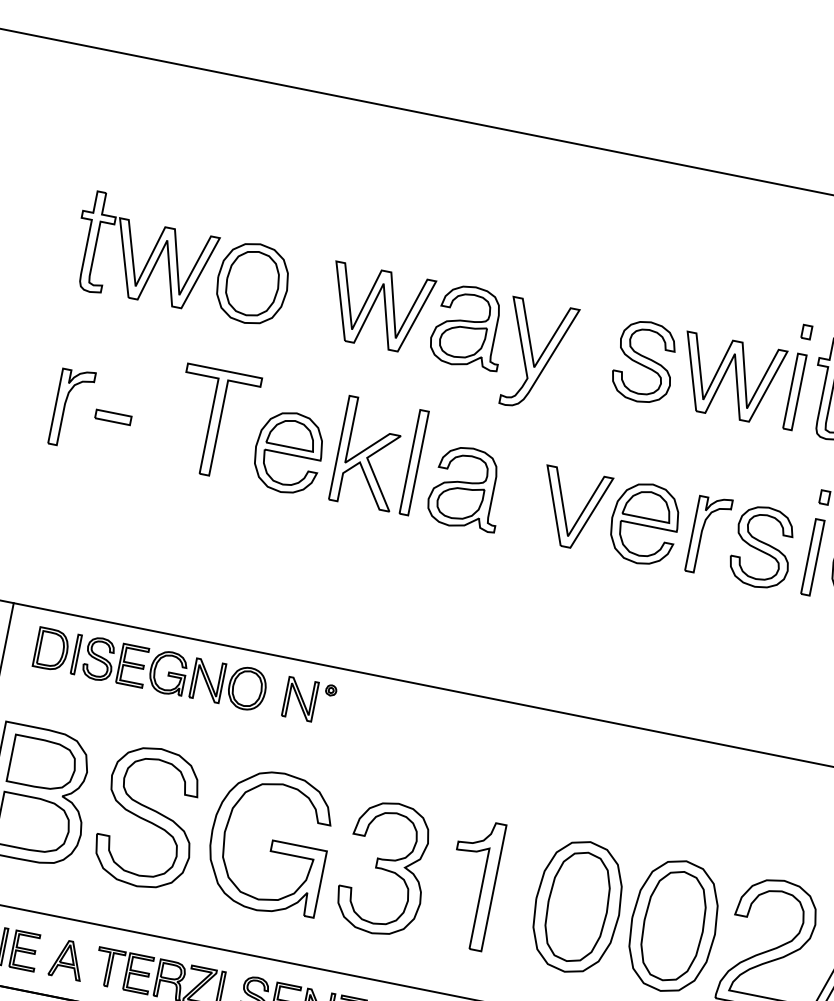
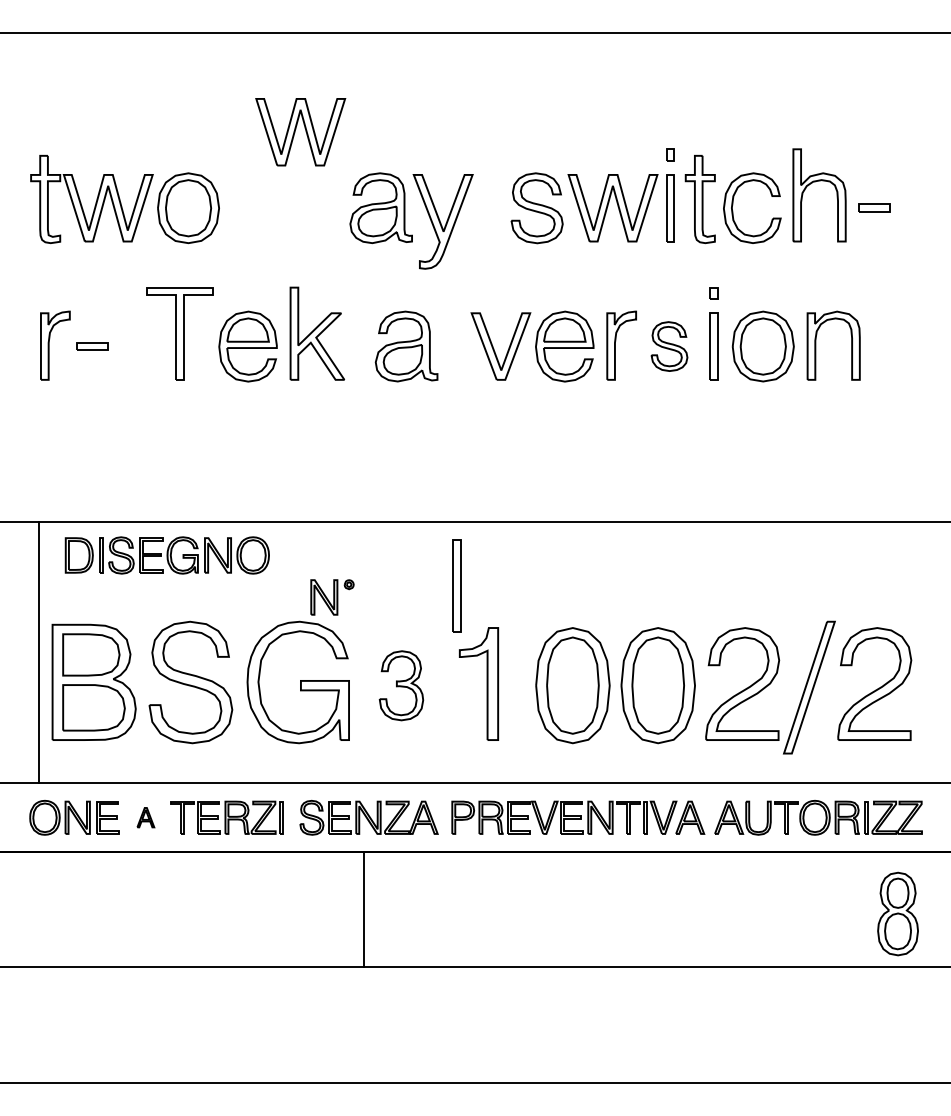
part: (378, 309) -> (300, 132), moved
part: (413, 462) -> (456, 585), moved
part: (762, 547) -> (669, 346), size x0.7
part: (309, 701) -> (332, 597), moved
part: (384, 868) -> (401, 685), size x0.6
part: (67, 959) -> (145, 817), size x0.6

